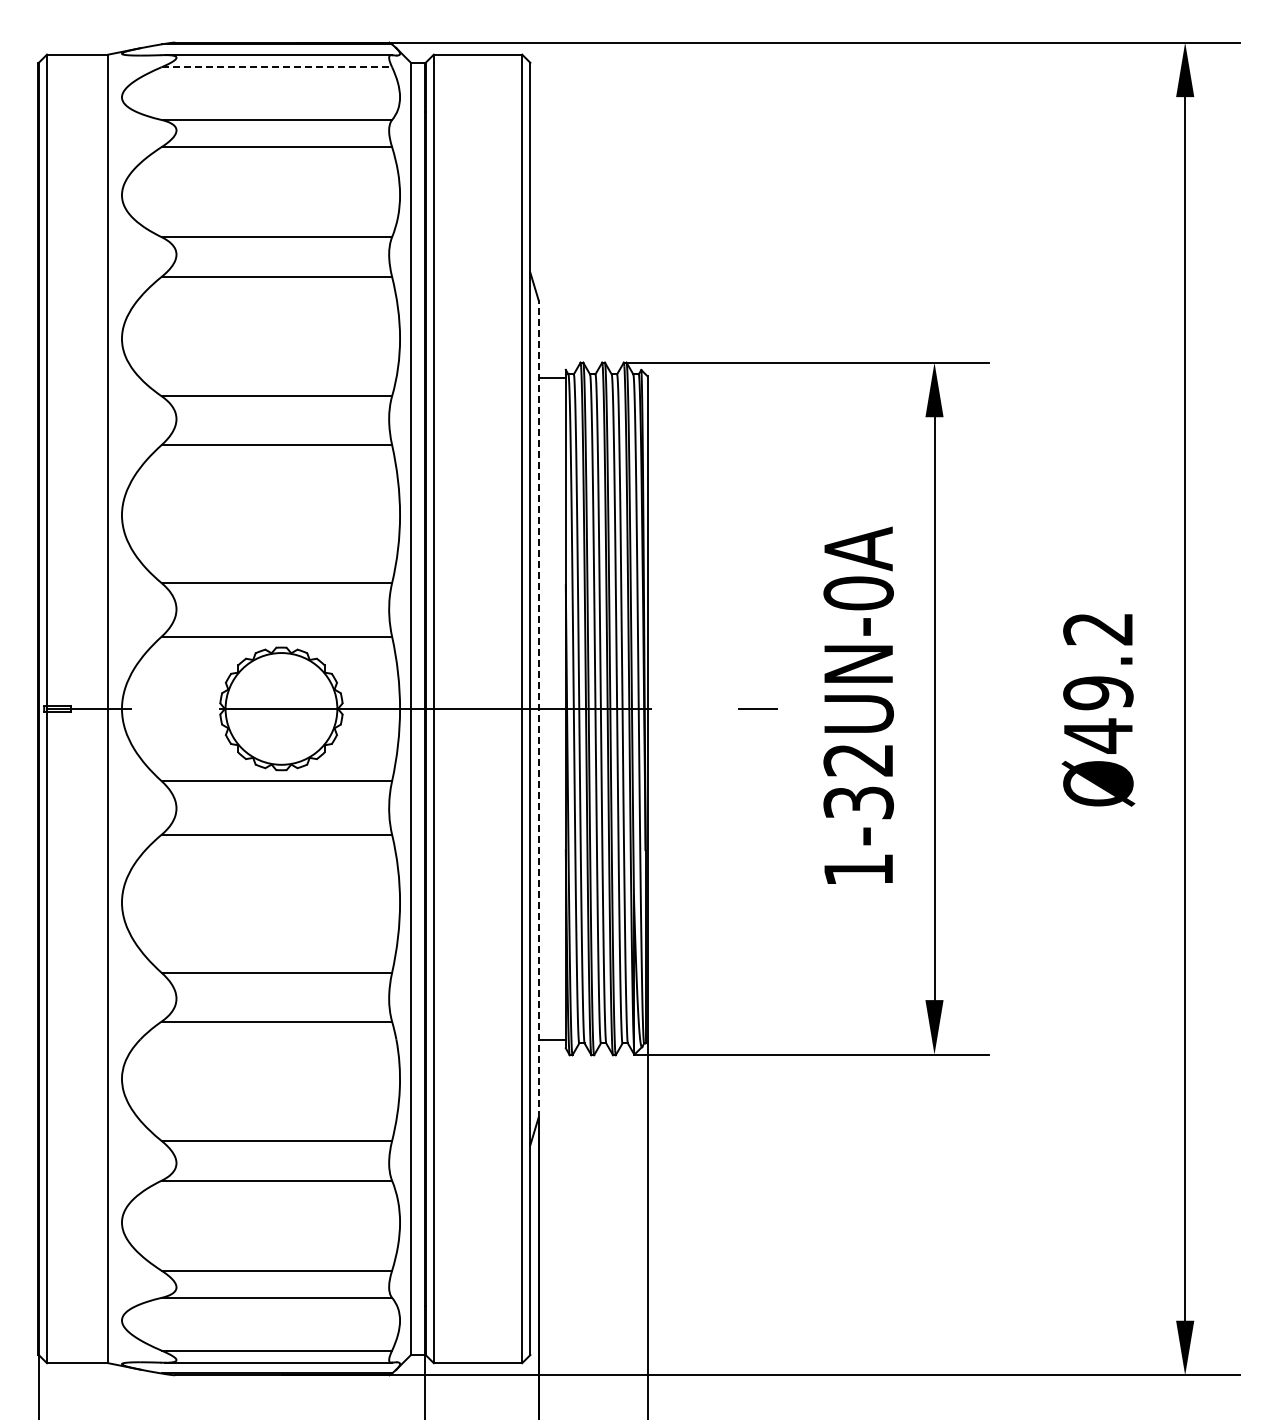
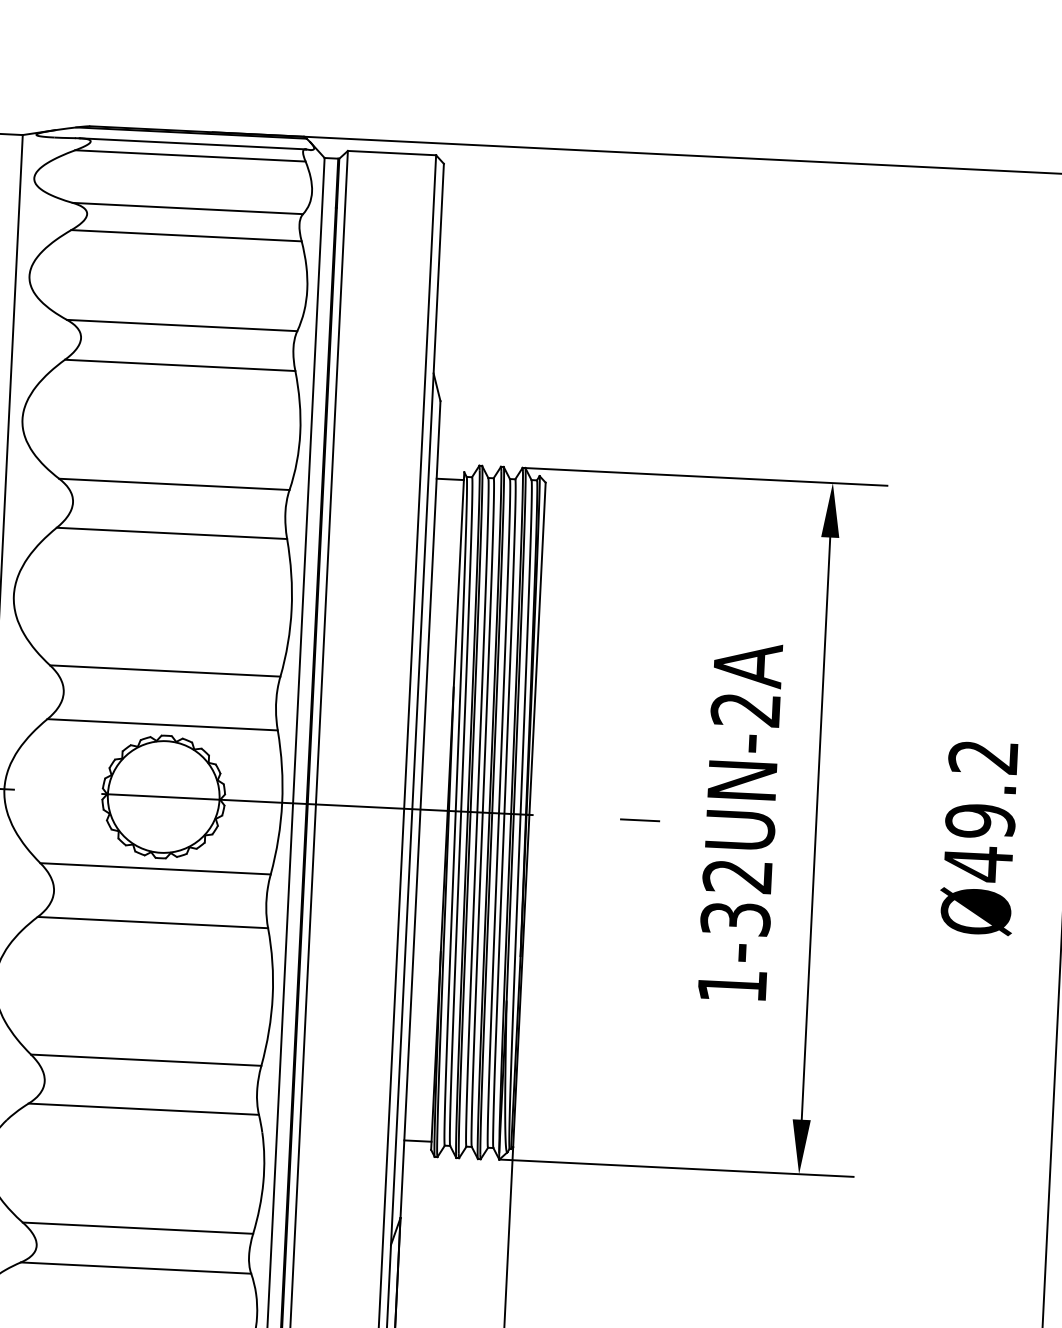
line: (277, 67) -> (191, 156), dashed -> solid
text: (858, 593) -> (745, 709), 1-32UN-0A -> 1-32UN-2A
line: (538, 708) -> (420, 809), dashed -> solid

